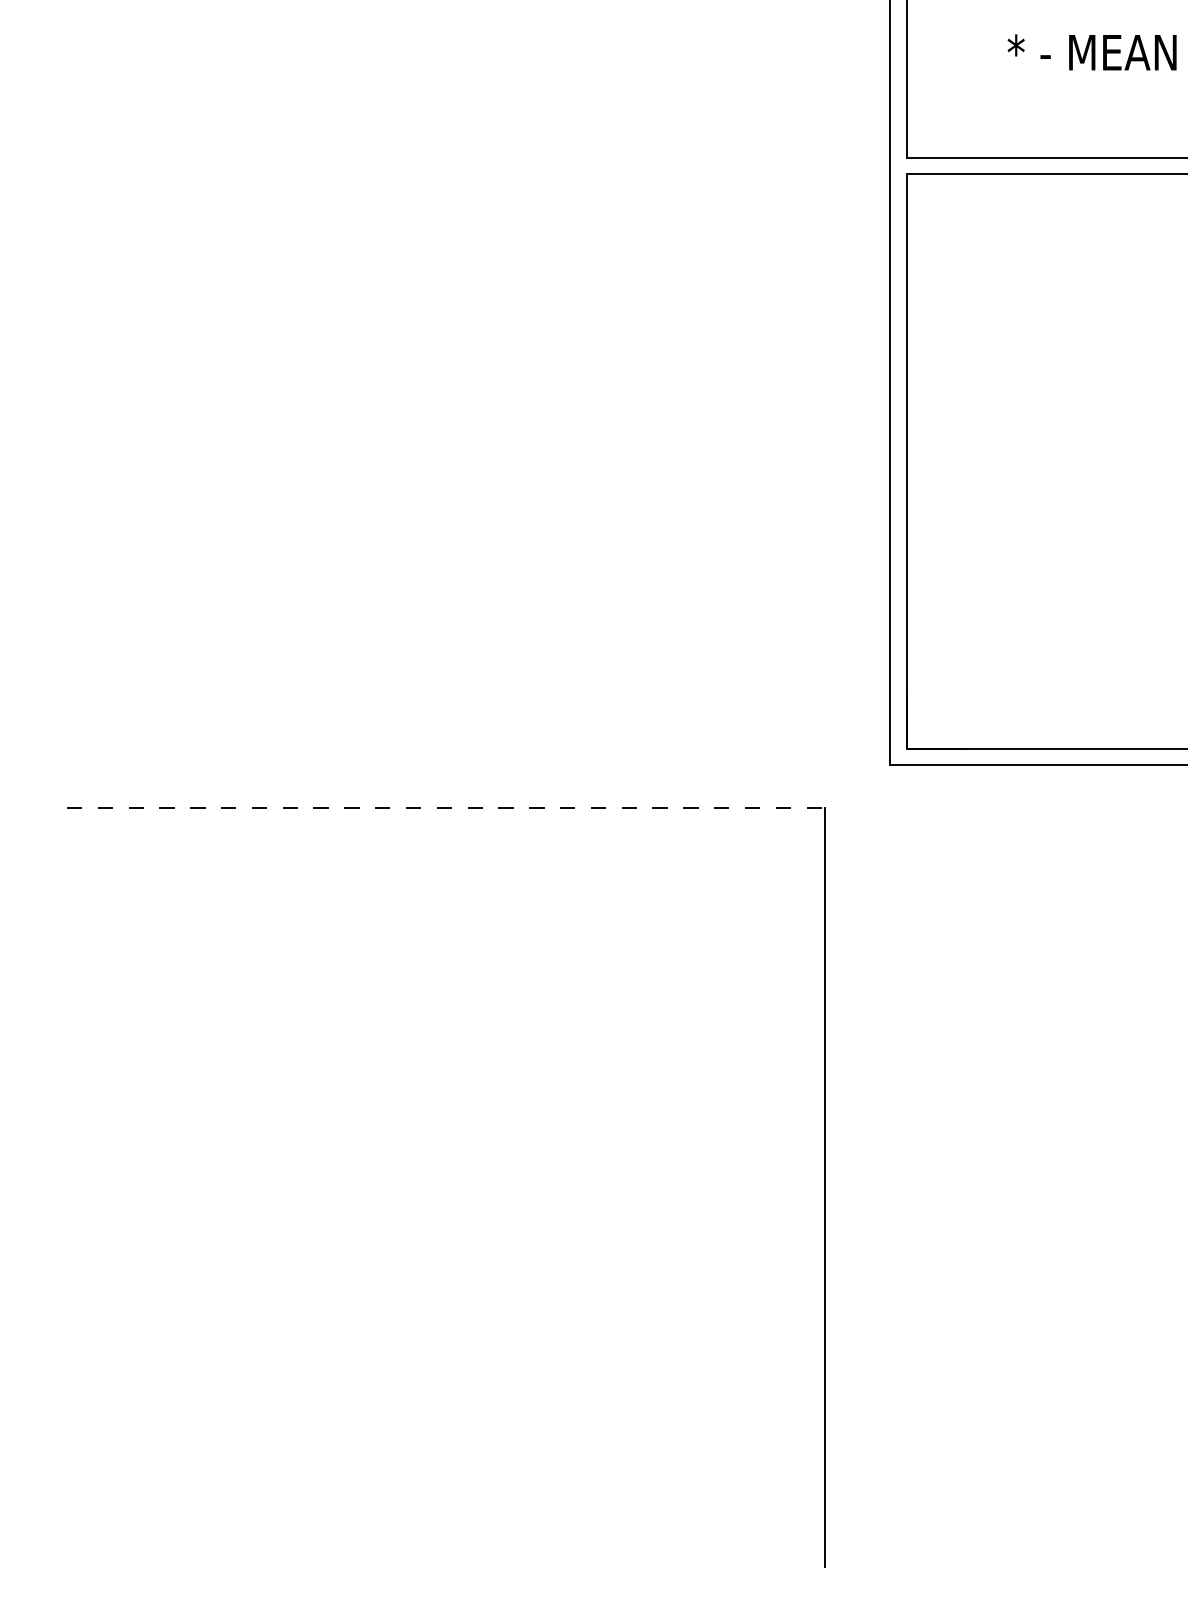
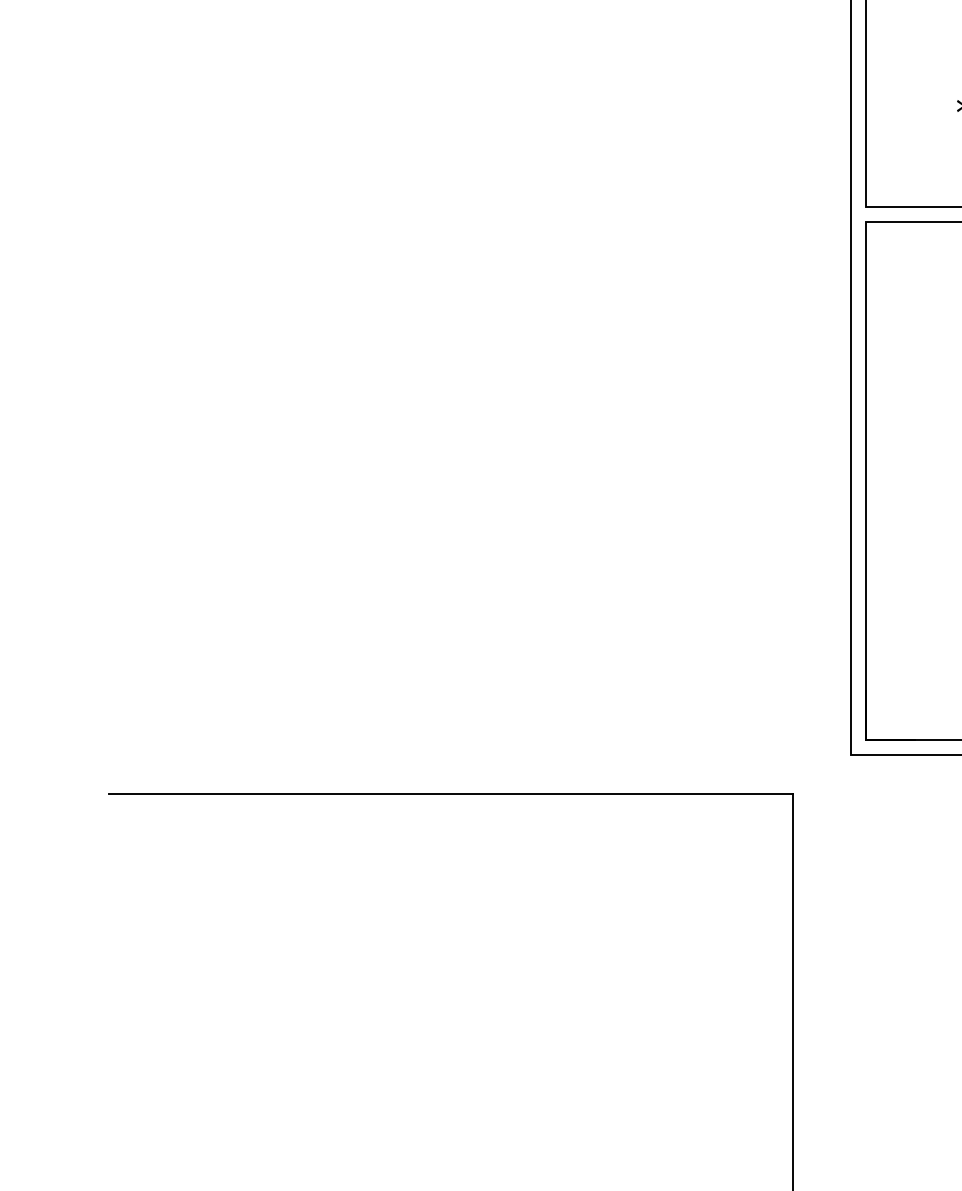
line: (446, 808) -> (451, 793), dashed -> solid

